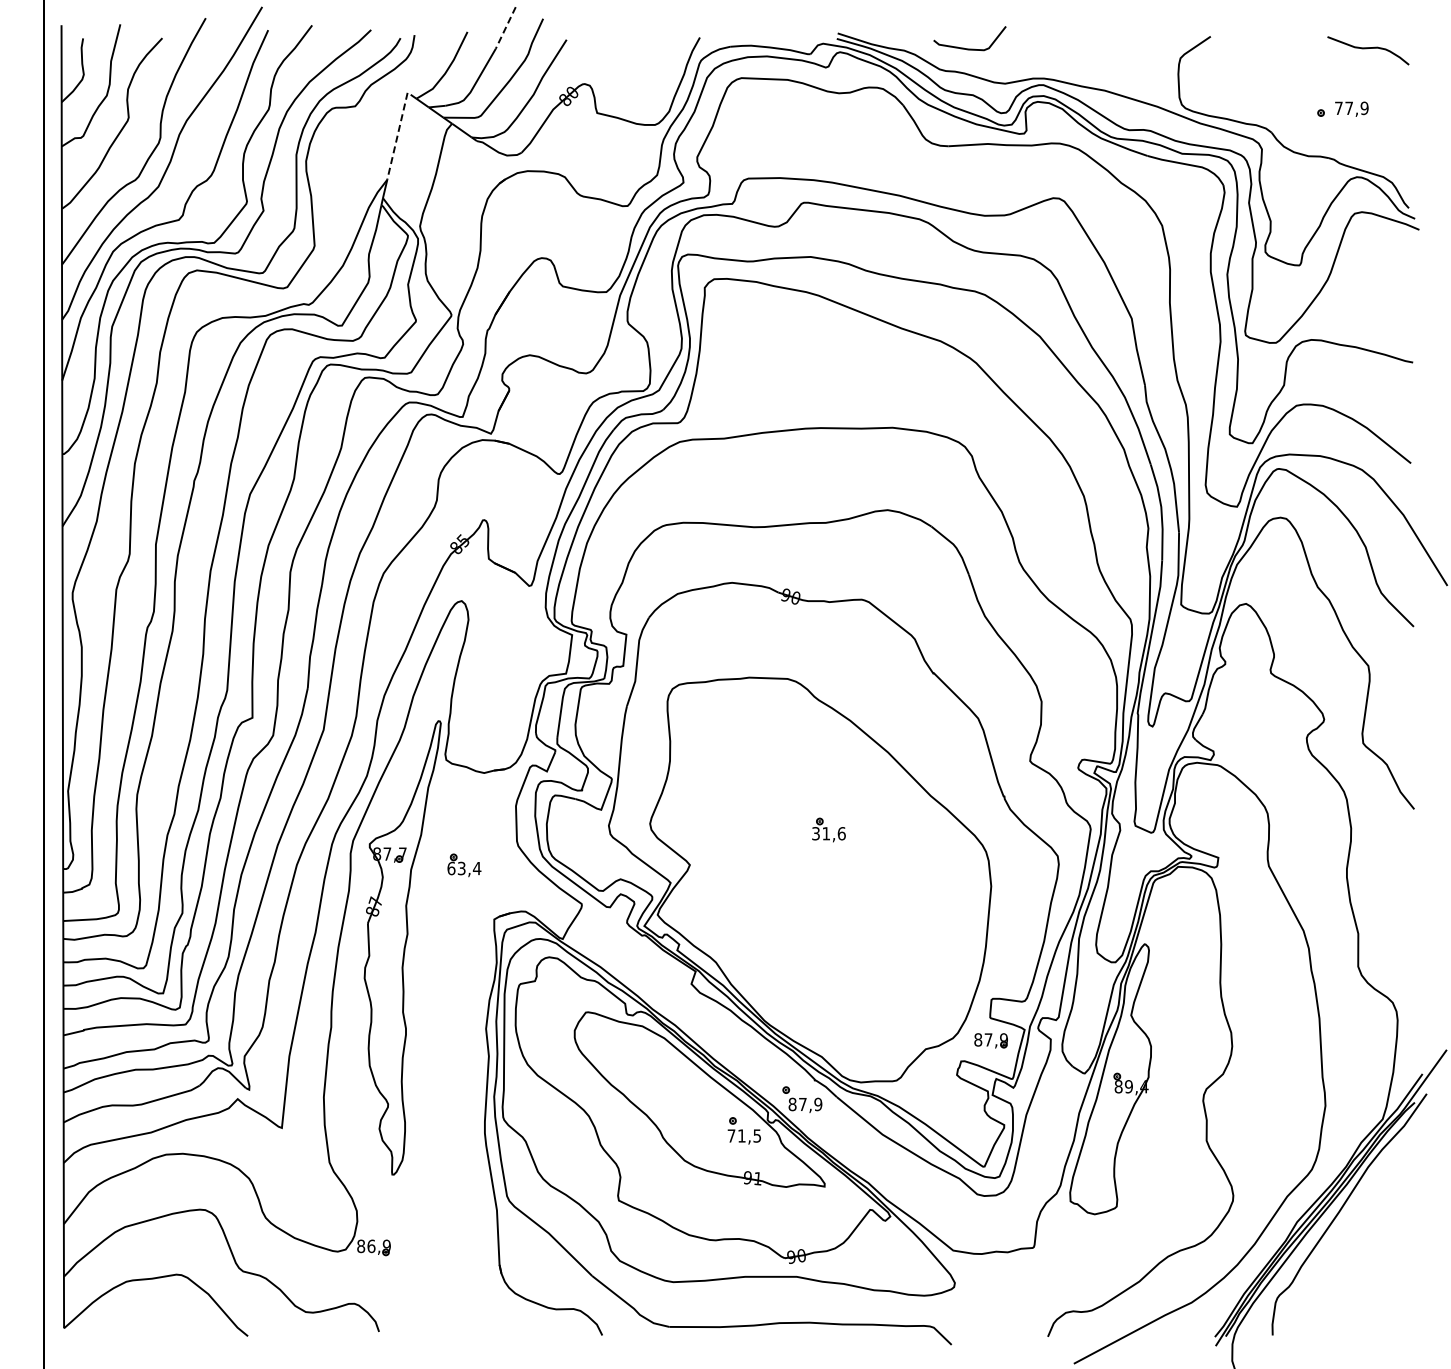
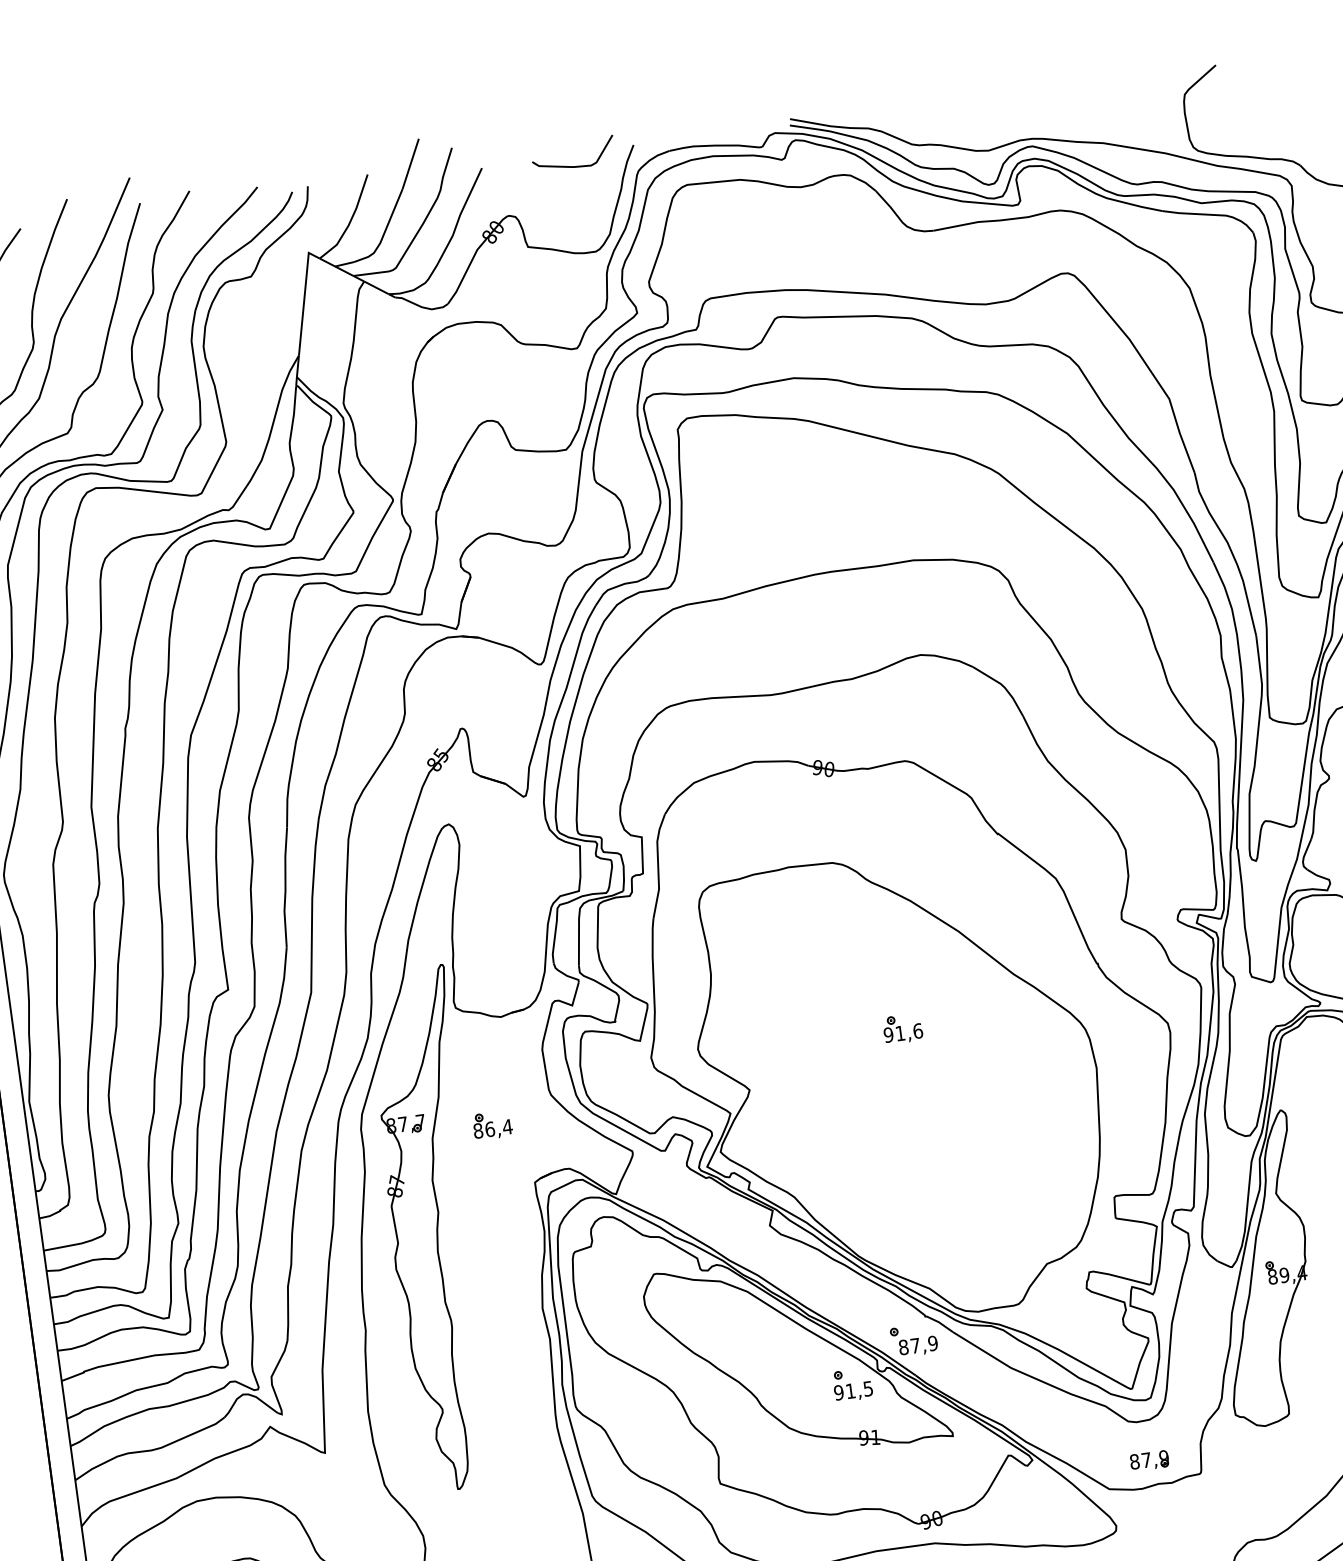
line: (505, 28) -> (410, 164), dashed -> solid
curve: (969, 48) -> (574, 165), moved
line: (398, 130) -> (304, 297), dashed -> solid
text: (815, 833) -> (888, 1034), 31,6 -> 91,6
text: (456, 868) -> (484, 1130), 63,4 -> 86,4
part: (990, 1040) -> (1148, 1460), moved
text: (731, 1135) -> (838, 1392), 71,5 -> 91,5

